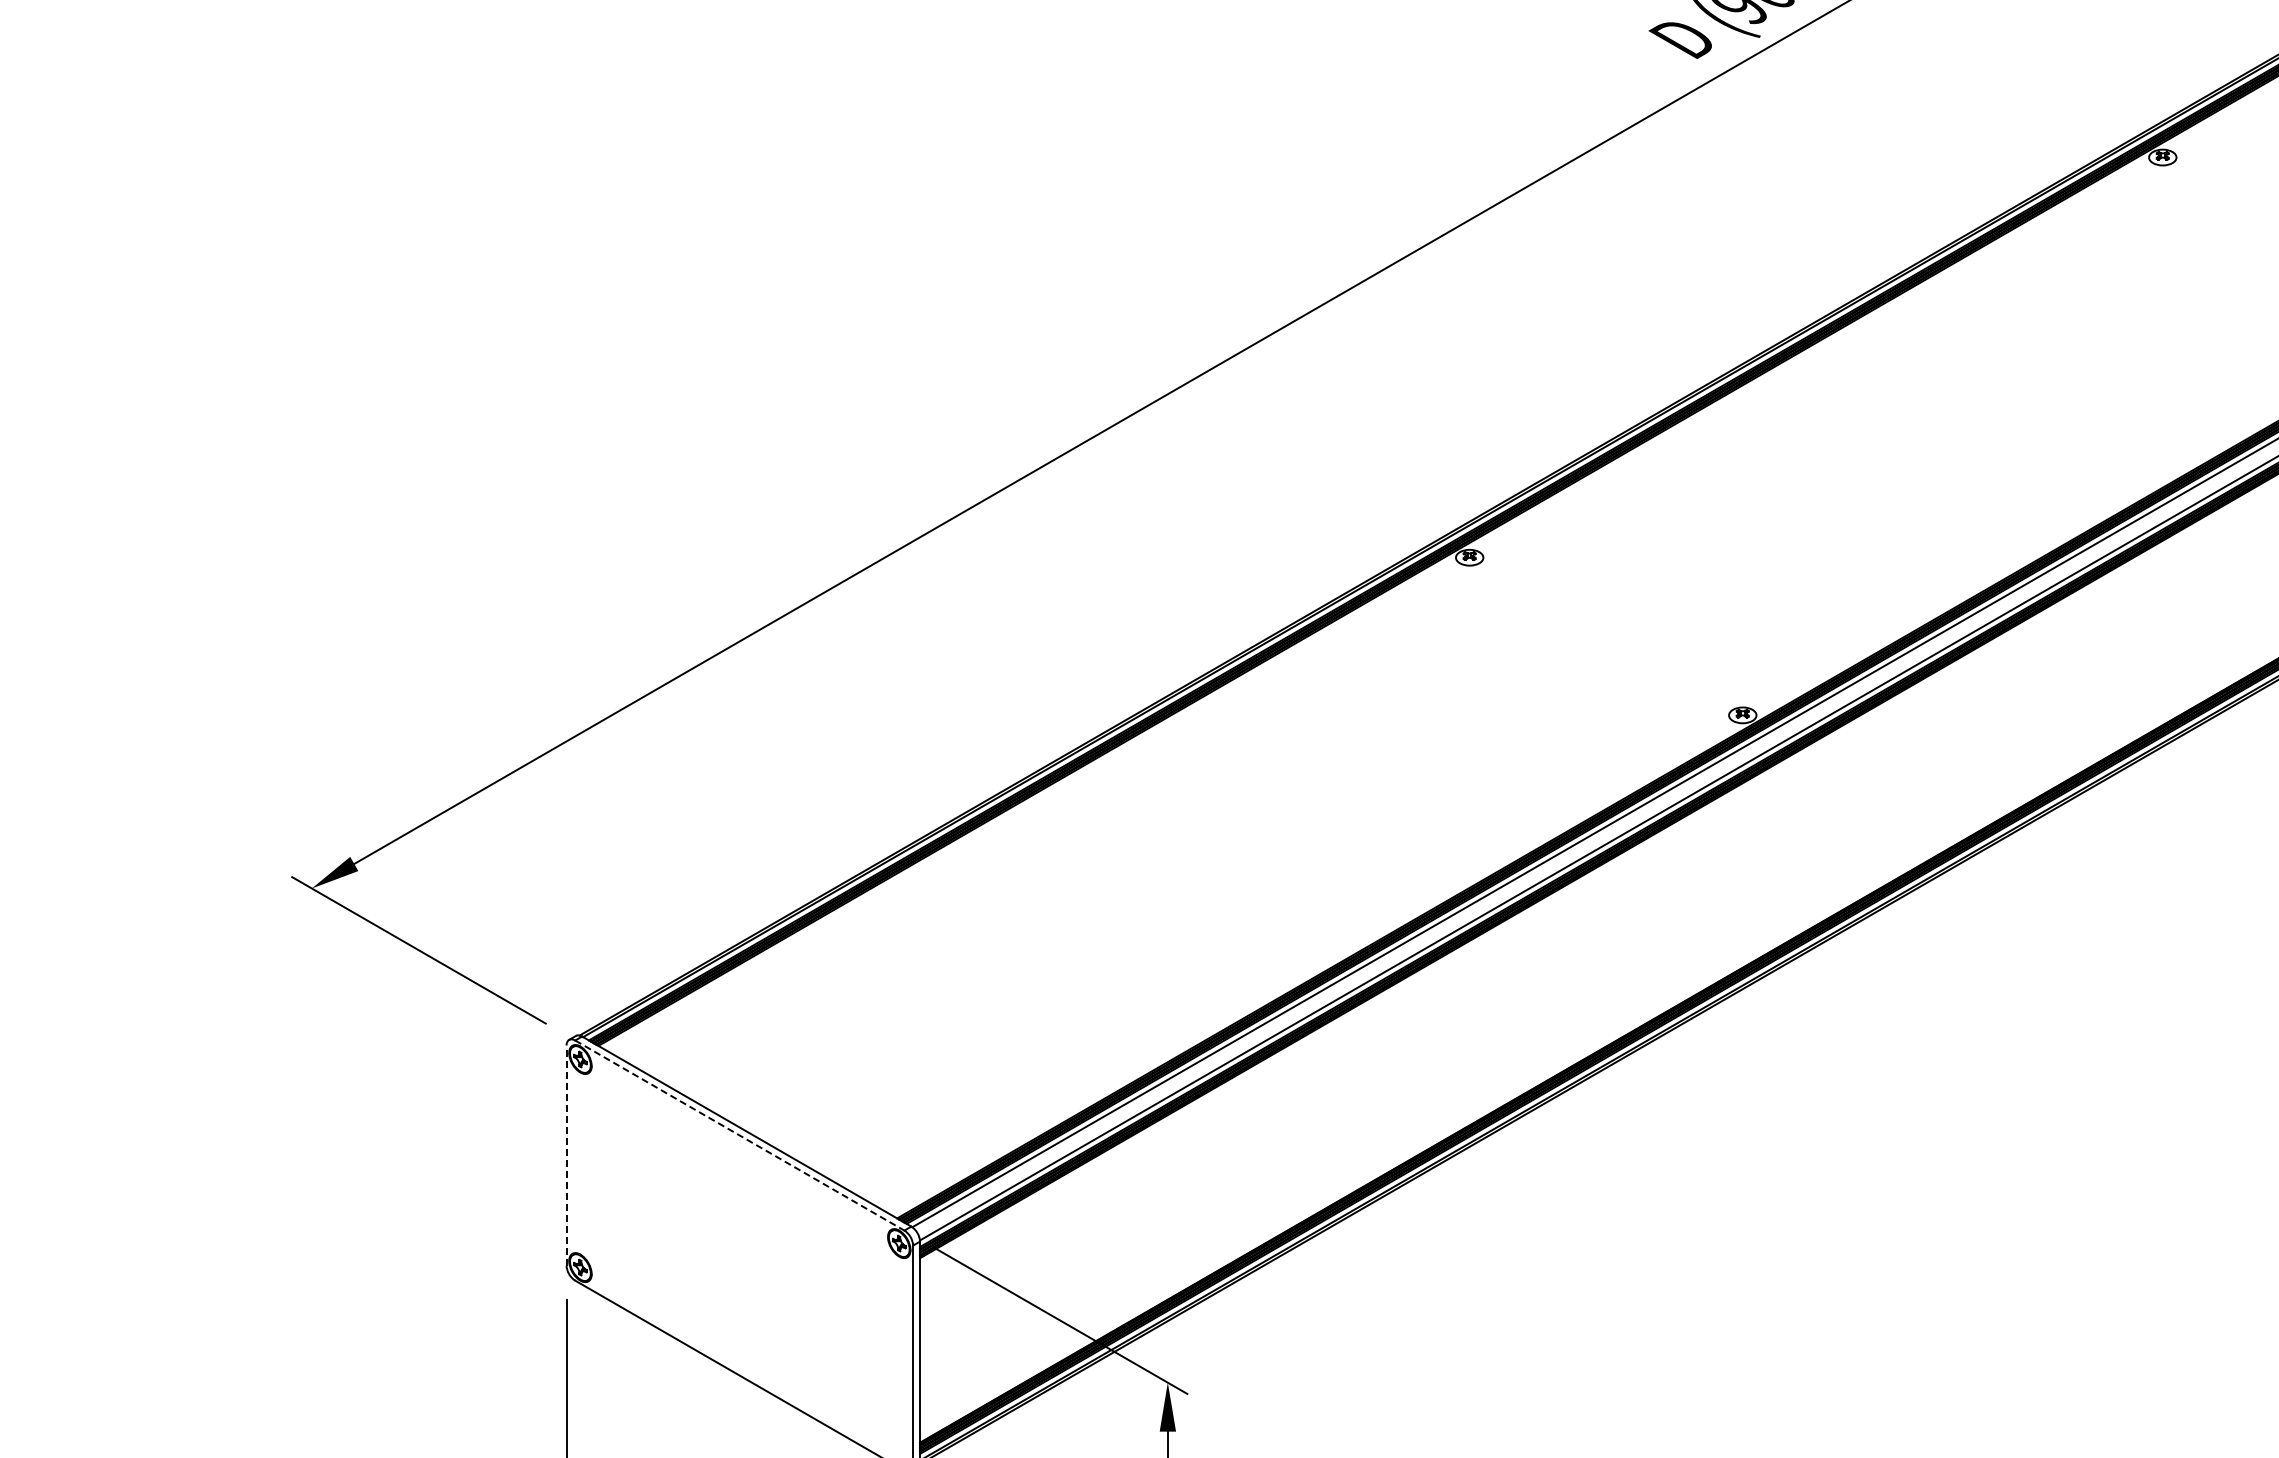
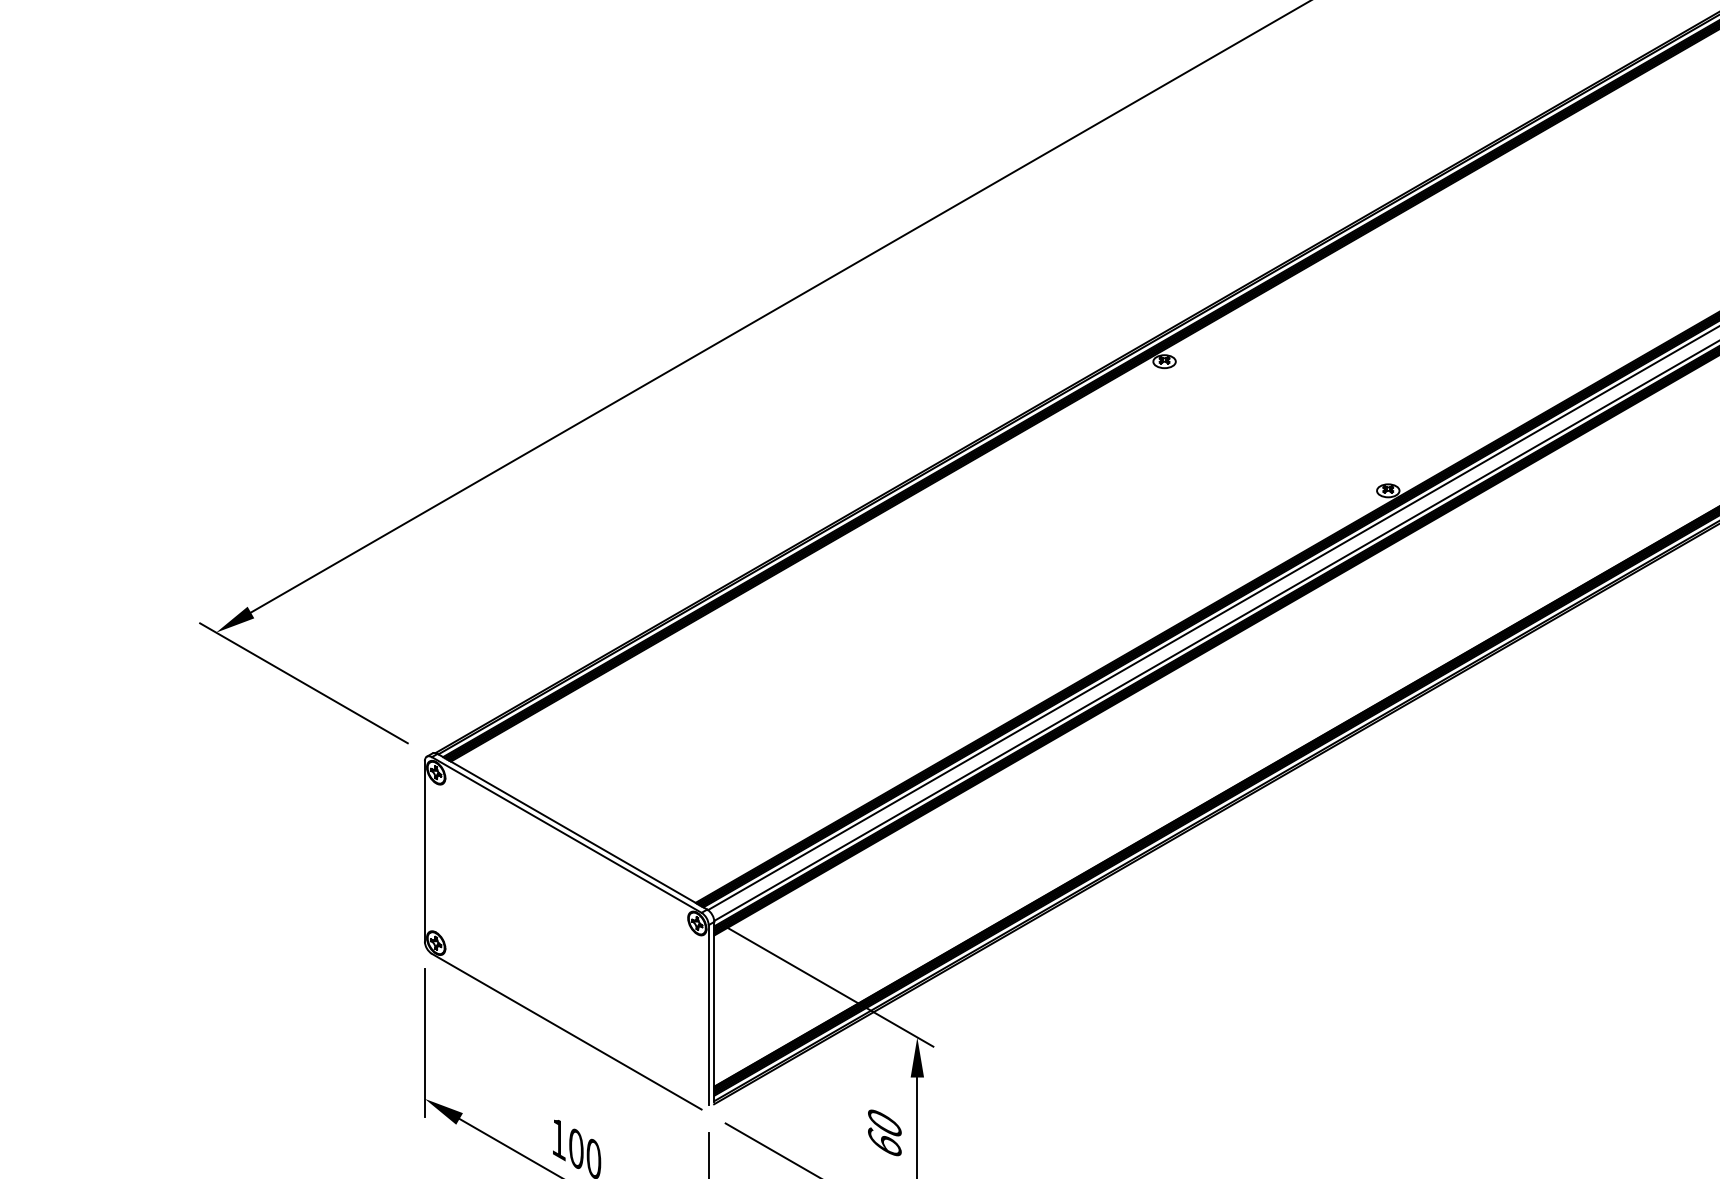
line: (740, 1135) -> (567, 834), dashed -> solid
line: (566, 1155) -> (424, 851), dashed -> solid

